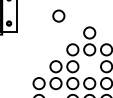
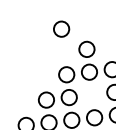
circle: (58, 15) -> (61, 28), moved

